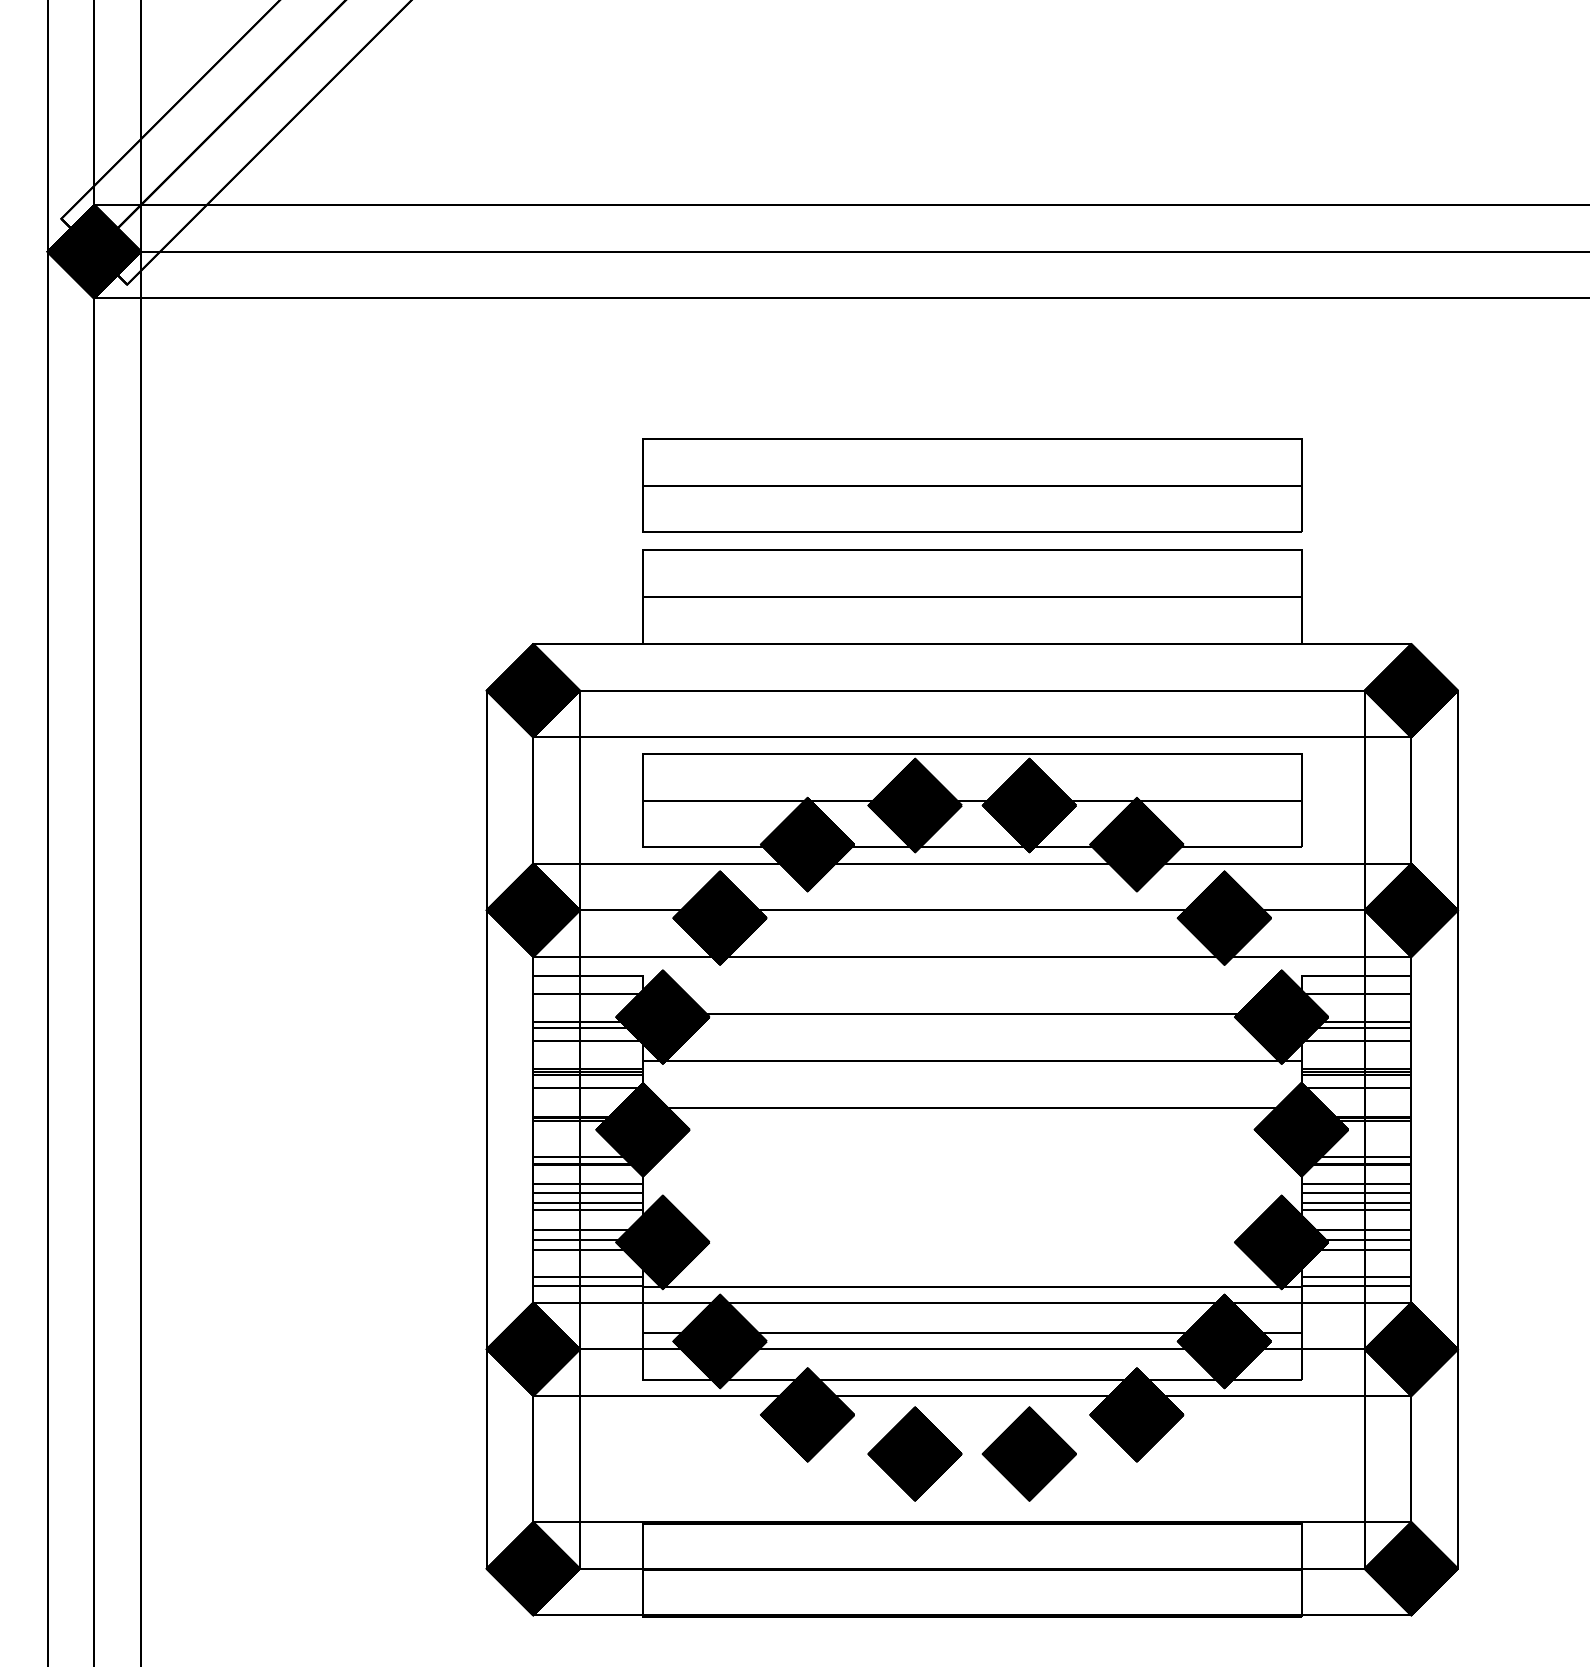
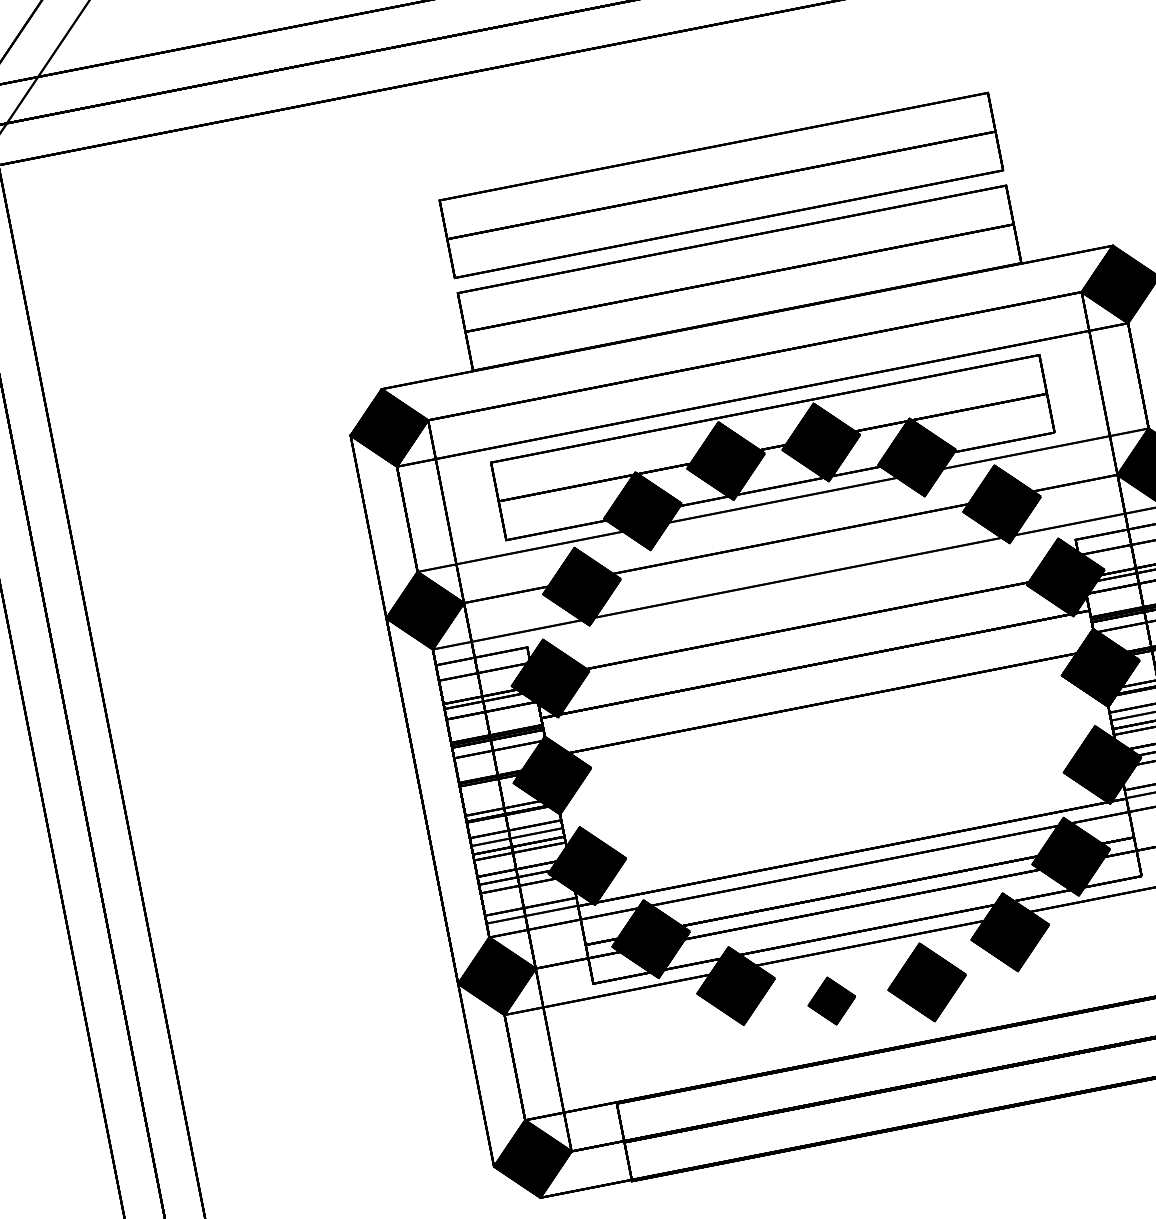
part: (914, 1453) -> (831, 1000), size x0.6

